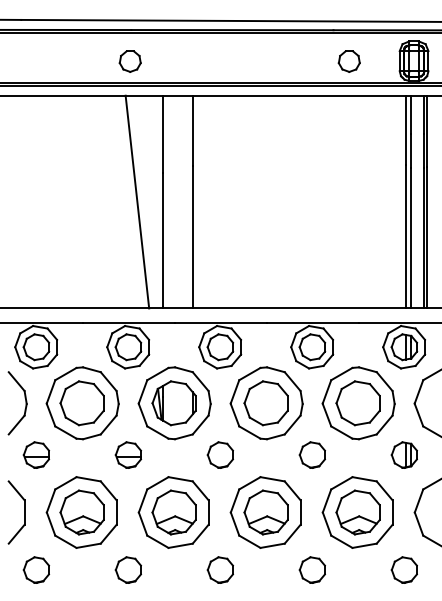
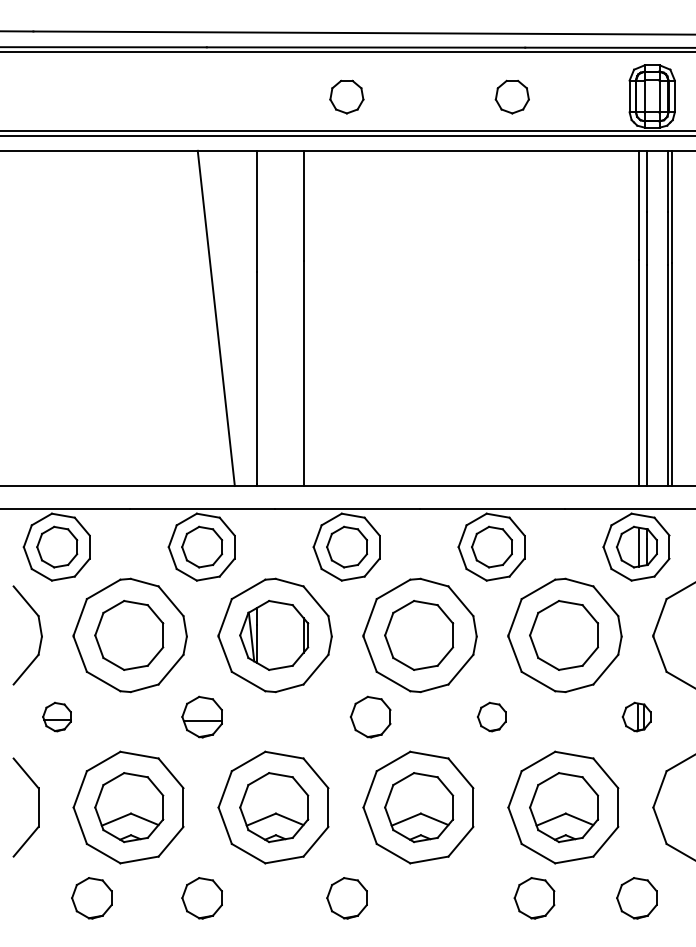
part: (129, 61) -> (345, 96), moved
part: (348, 61) -> (511, 96), moved
part: (35, 454) -> (55, 716), size x0.7
part: (219, 454) -> (369, 716), moved
part: (311, 454) -> (490, 716), size x0.7
part: (403, 454) -> (635, 716), size x0.7
part: (35, 569) -> (90, 897), moved
part: (311, 569) -> (533, 897), moved

